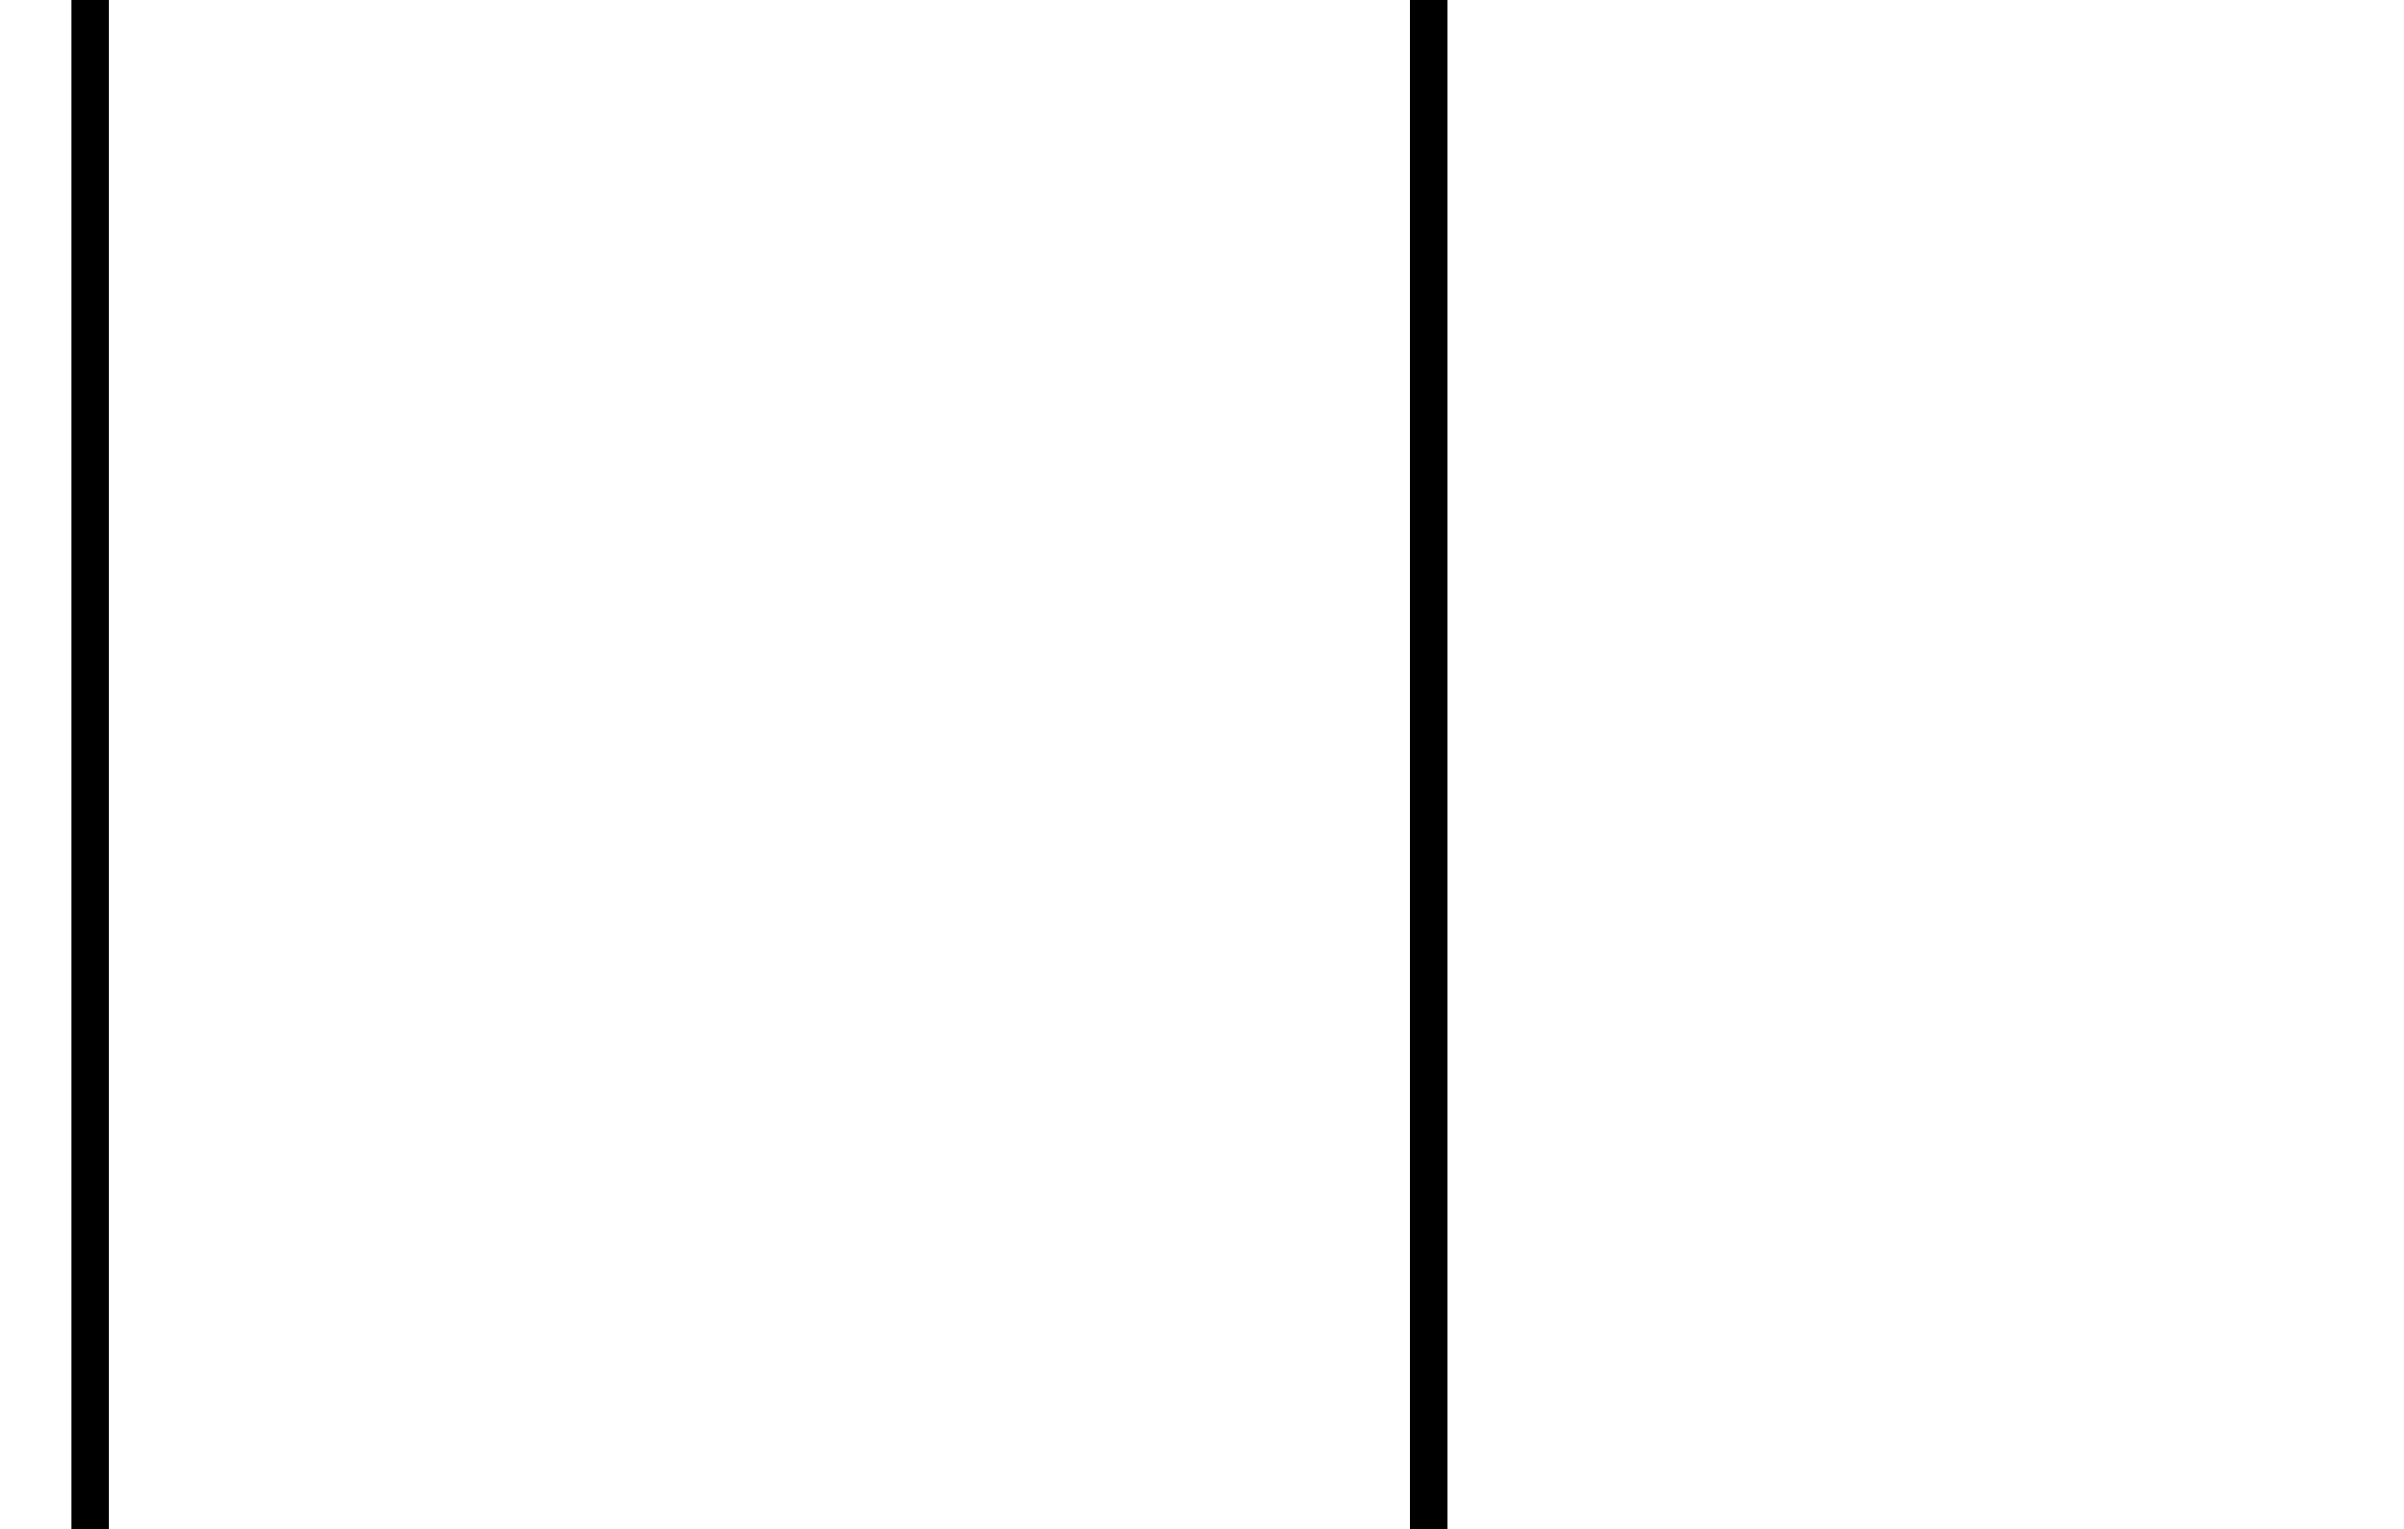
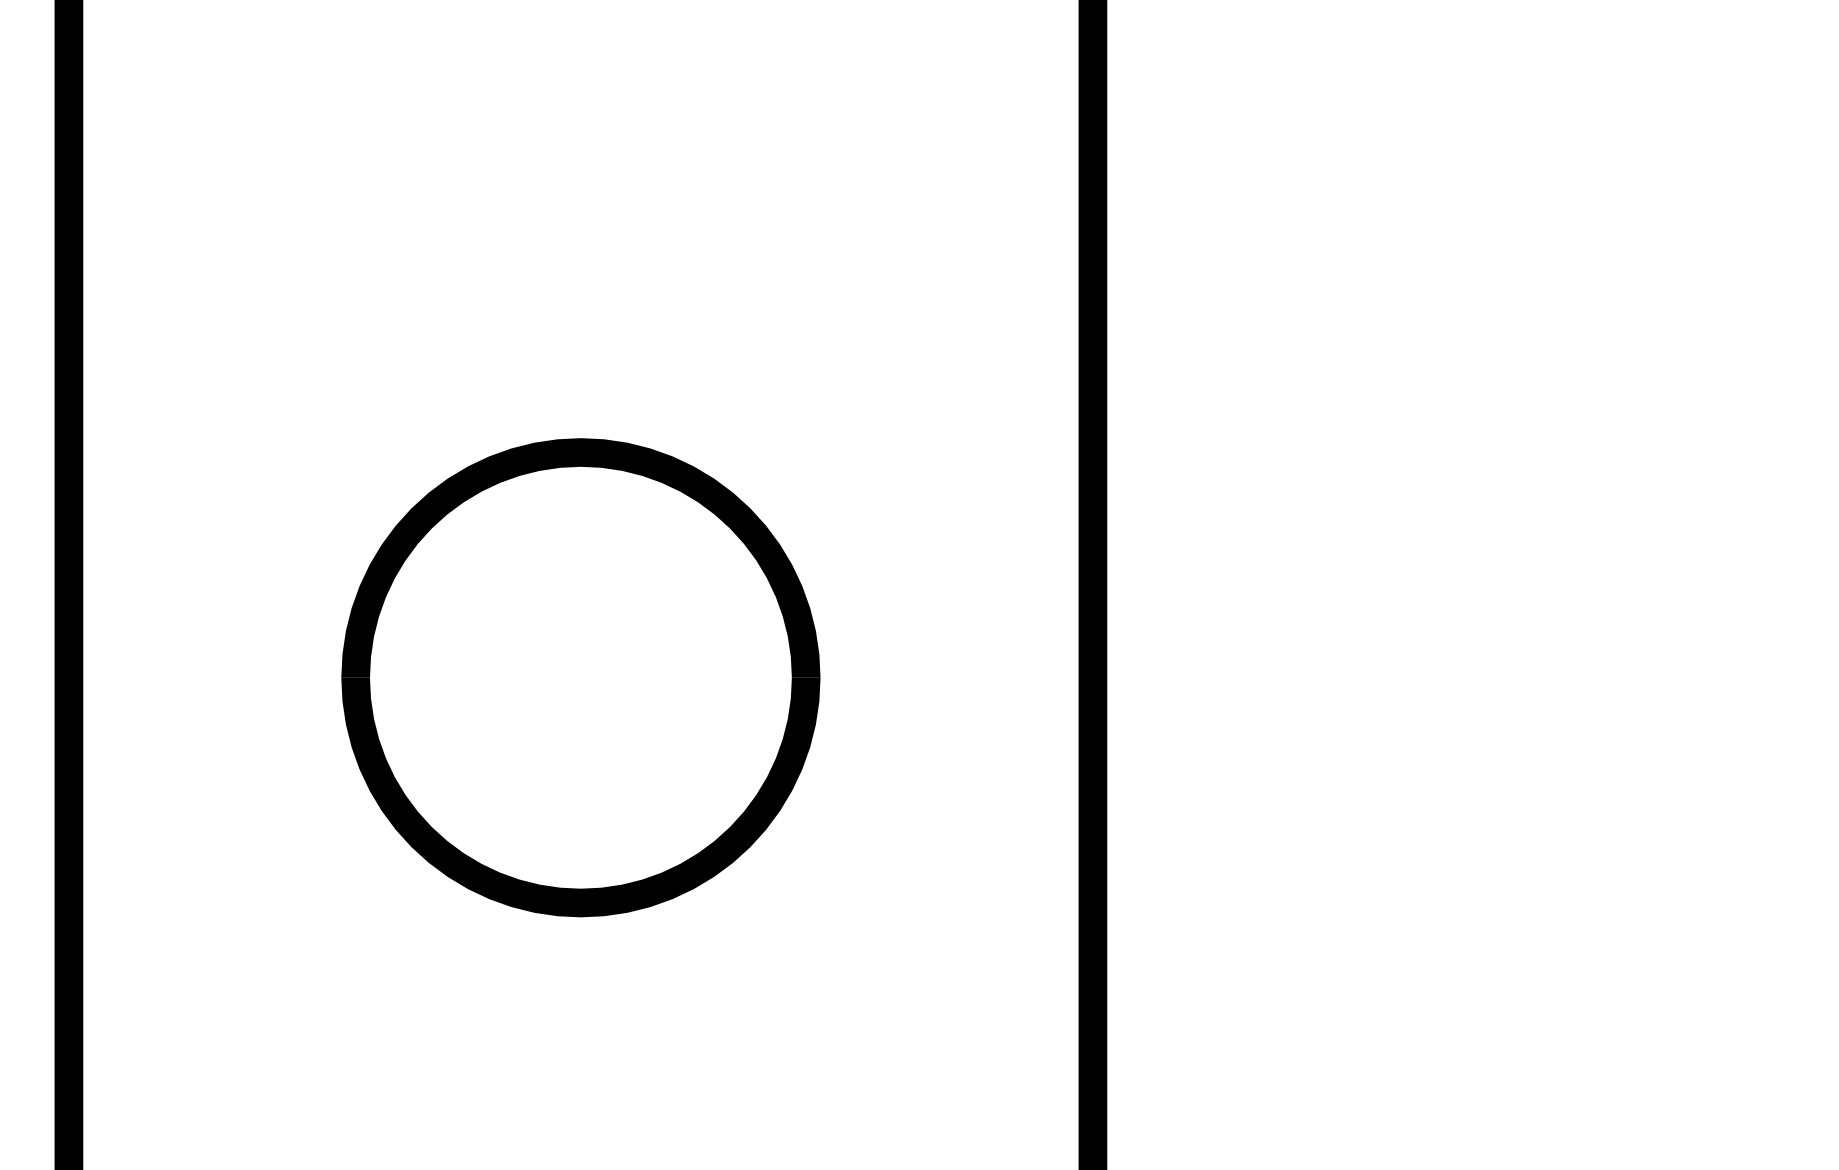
part: (759, 885) -> (580, 677), added

